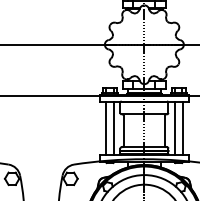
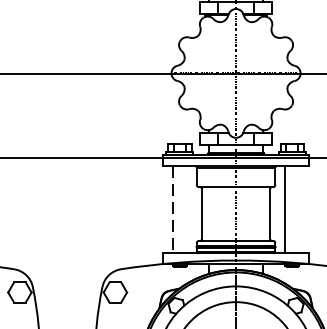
line: (114, 127) -> (187, 208), removed
line: (182, 127) -> (298, 208), removed
line: (105, 128) -> (172, 210), solid -> dashed

